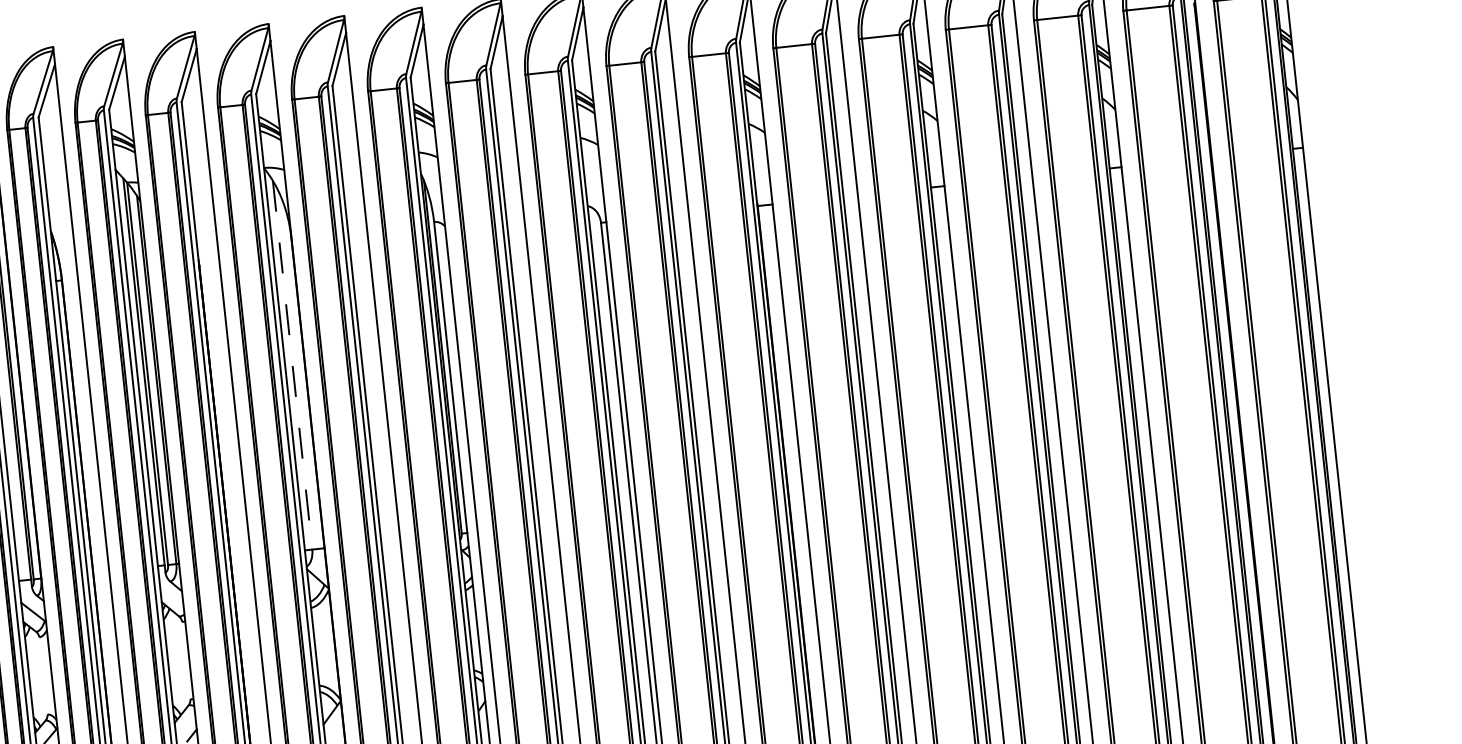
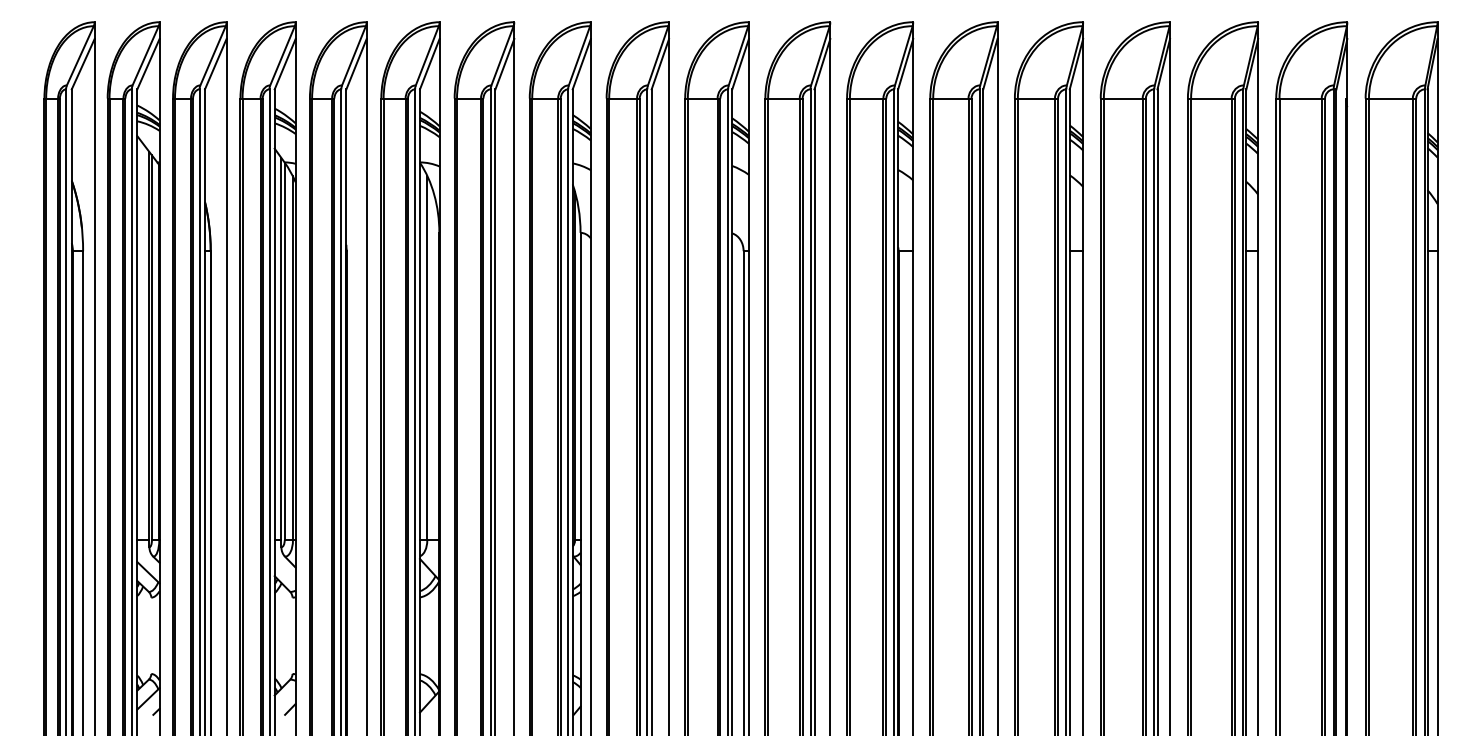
line: (292, 365) -> (427, 358), dashed -> solid

